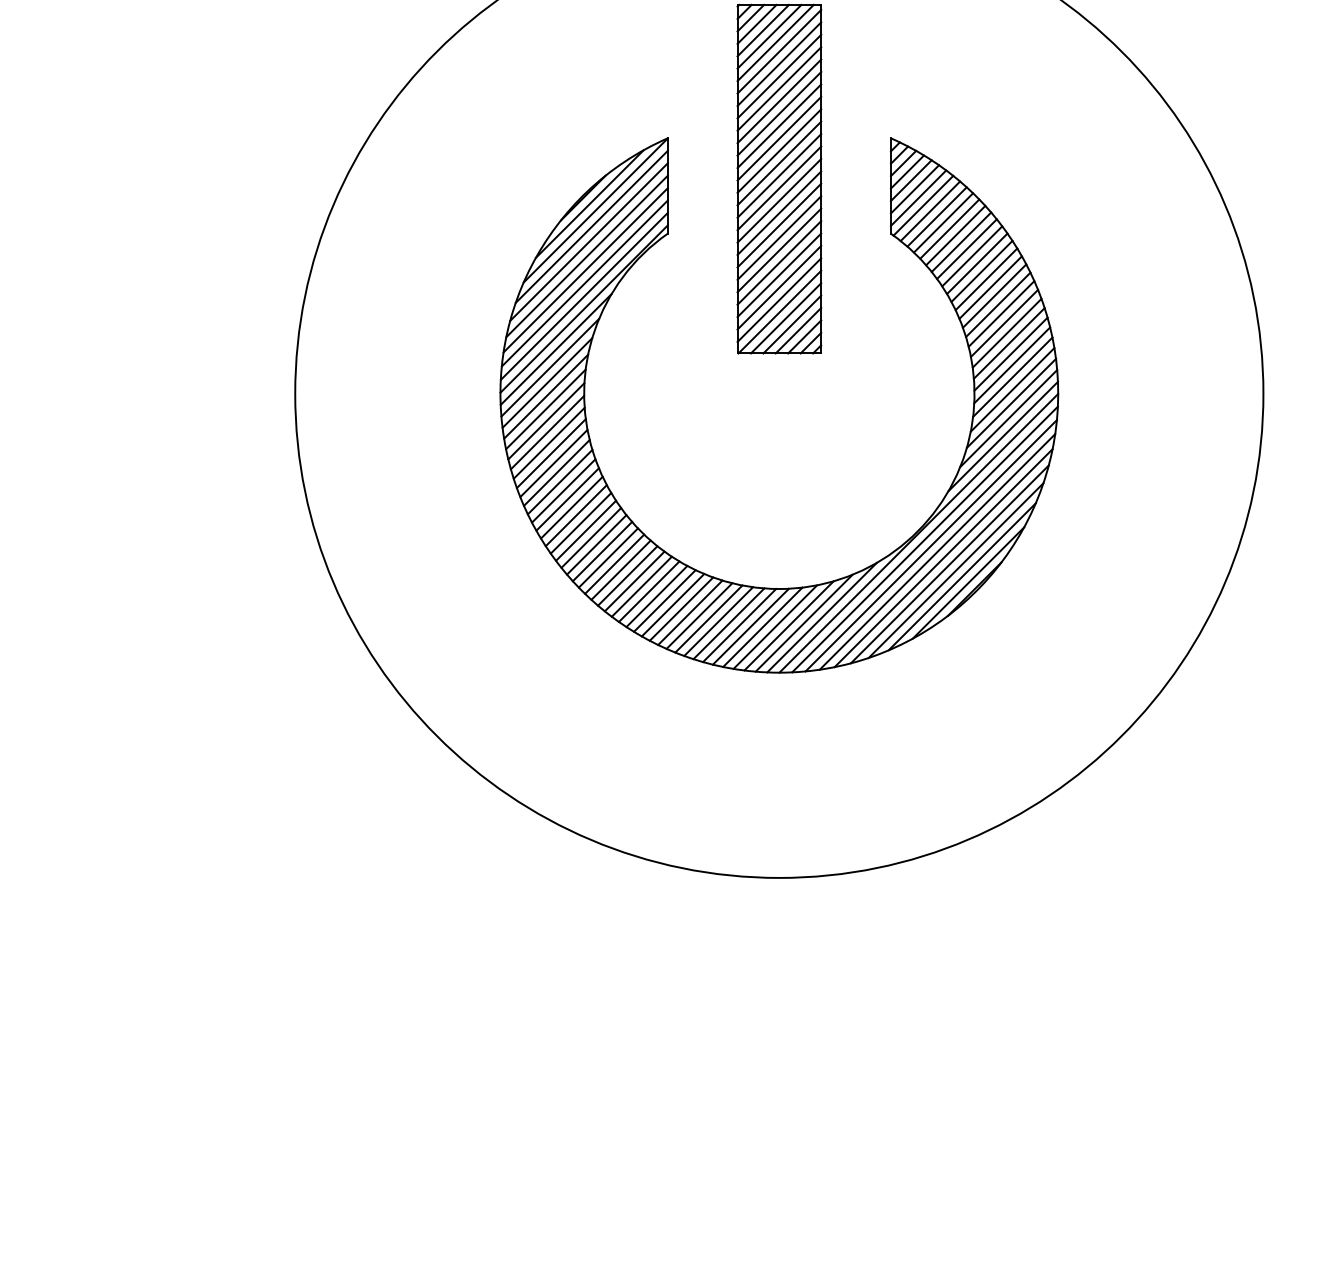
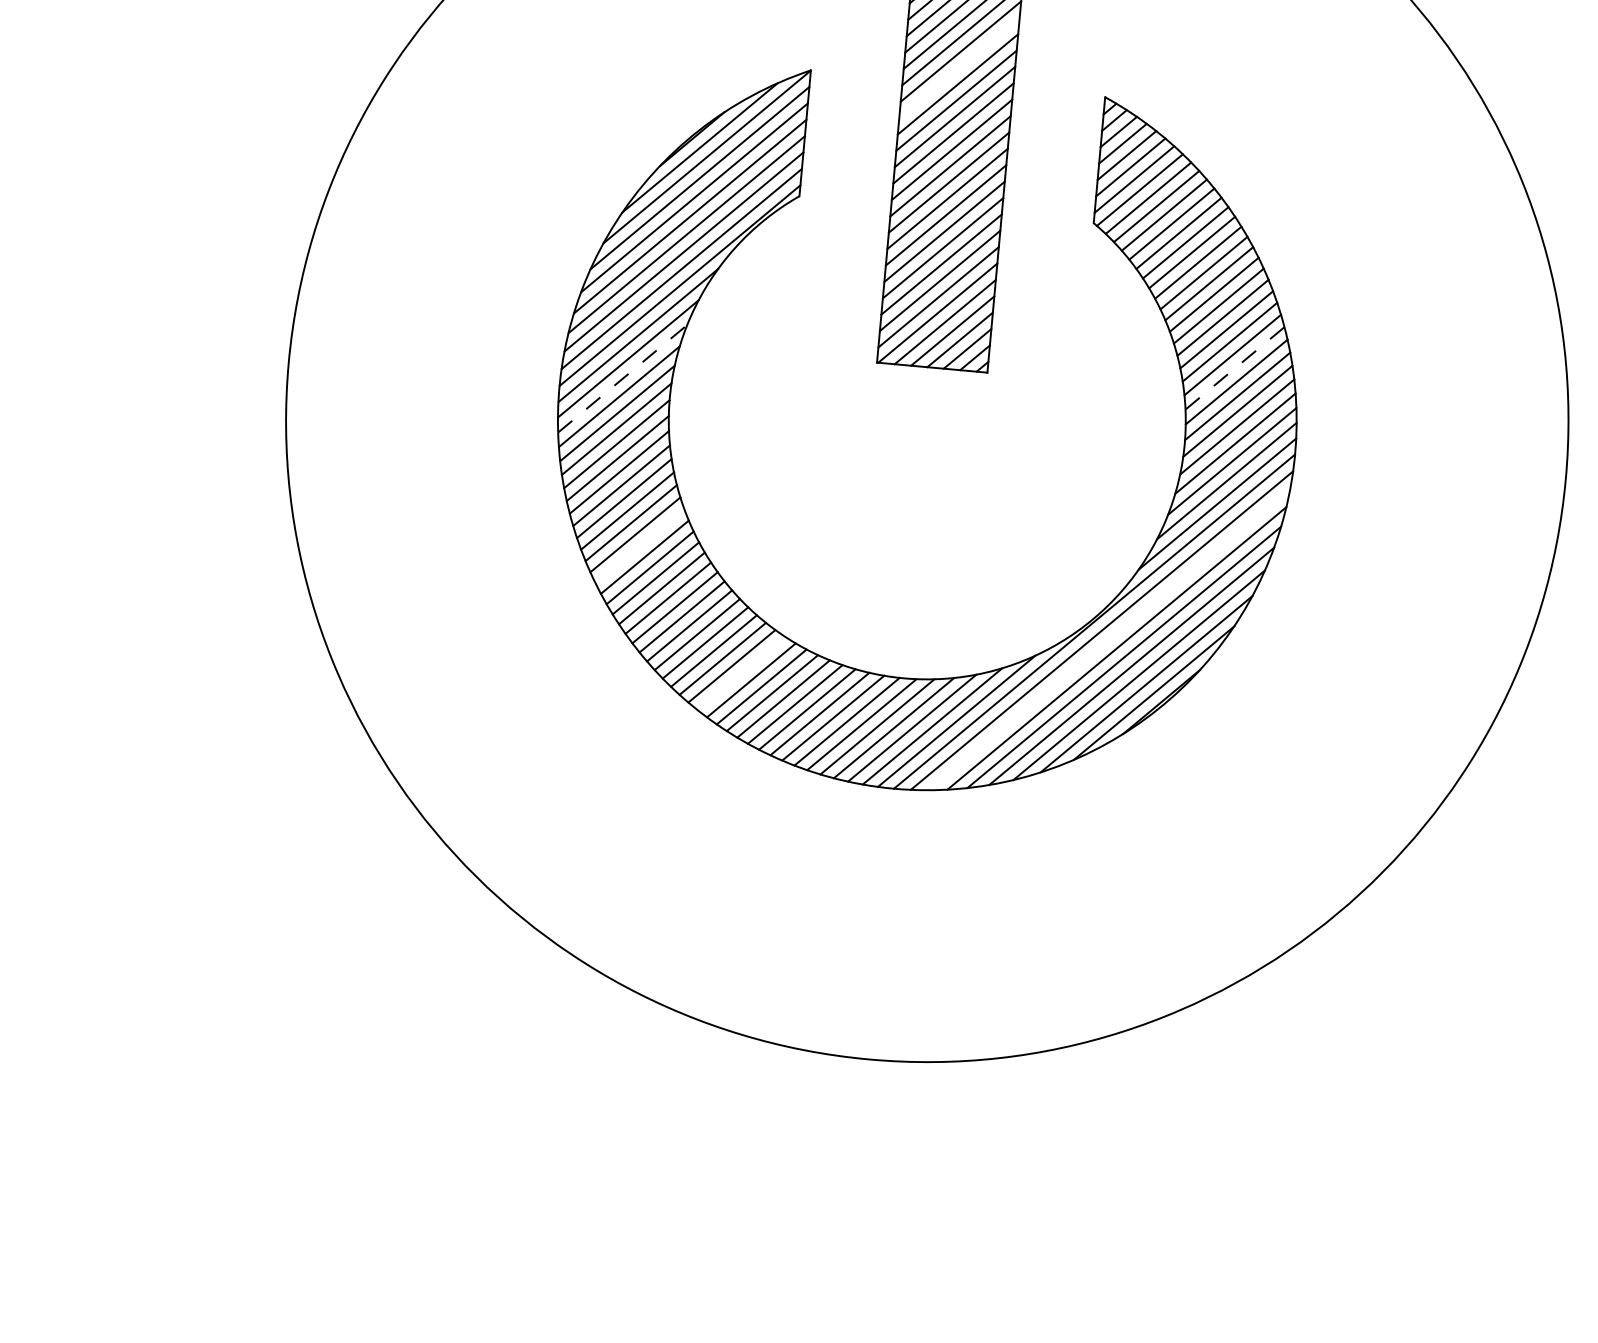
line: (779, 126) -> (959, 68), removed
line: (1007, 333) -> (1235, 368), solid -> dashed
line: (547, 382) -> (622, 378), solid -> dashed
line: (571, 507) -> (639, 545), removed
line: (931, 545) -> (1109, 639), removed
line: (656, 596) -> (740, 673), removed

